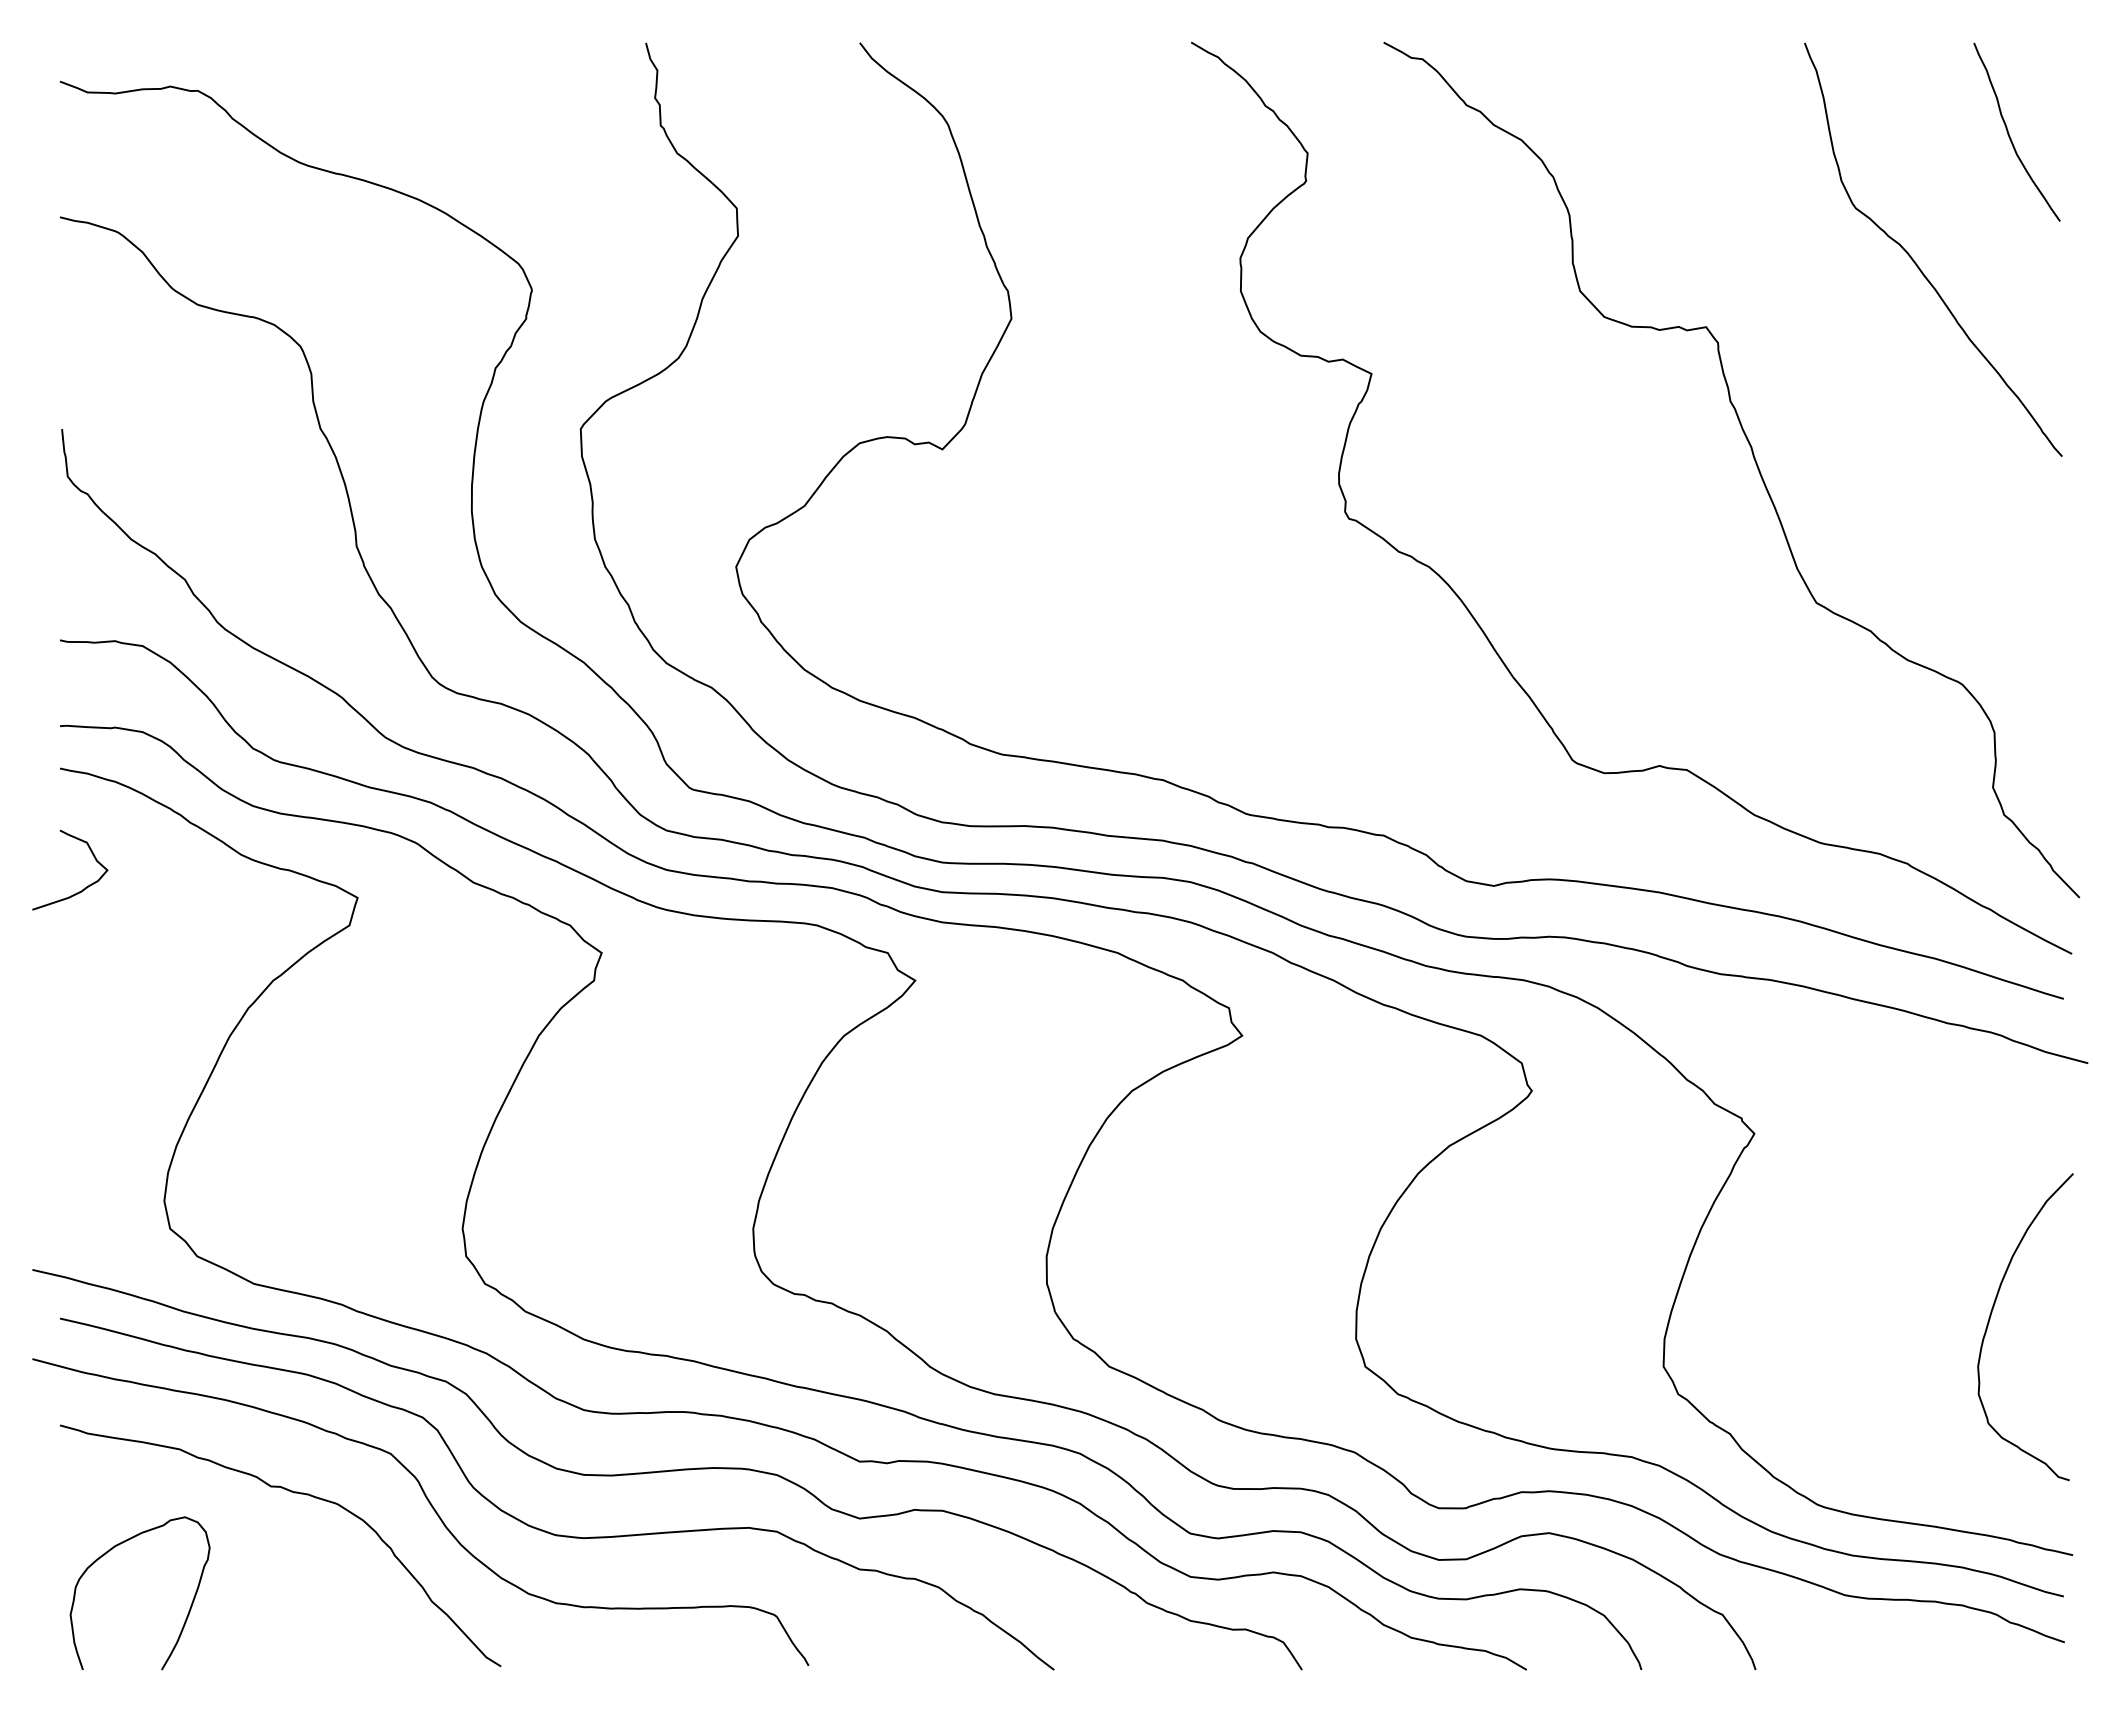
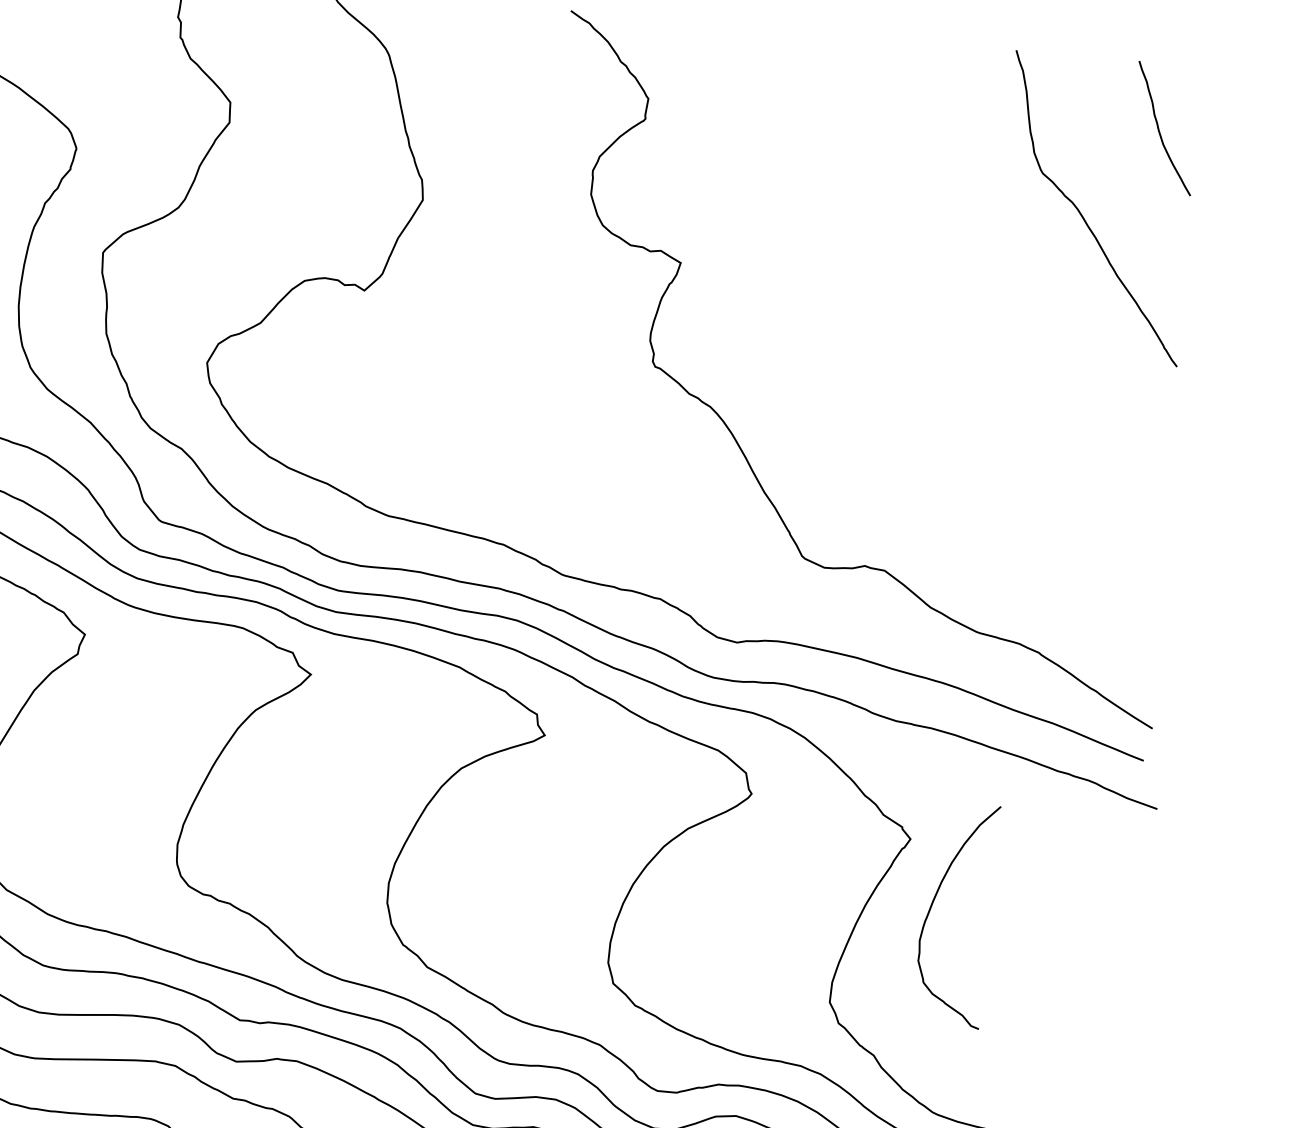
curve: (1754, 461) -> (953, 350), removed
curve: (1991, 1316) -> (932, 905), moved

